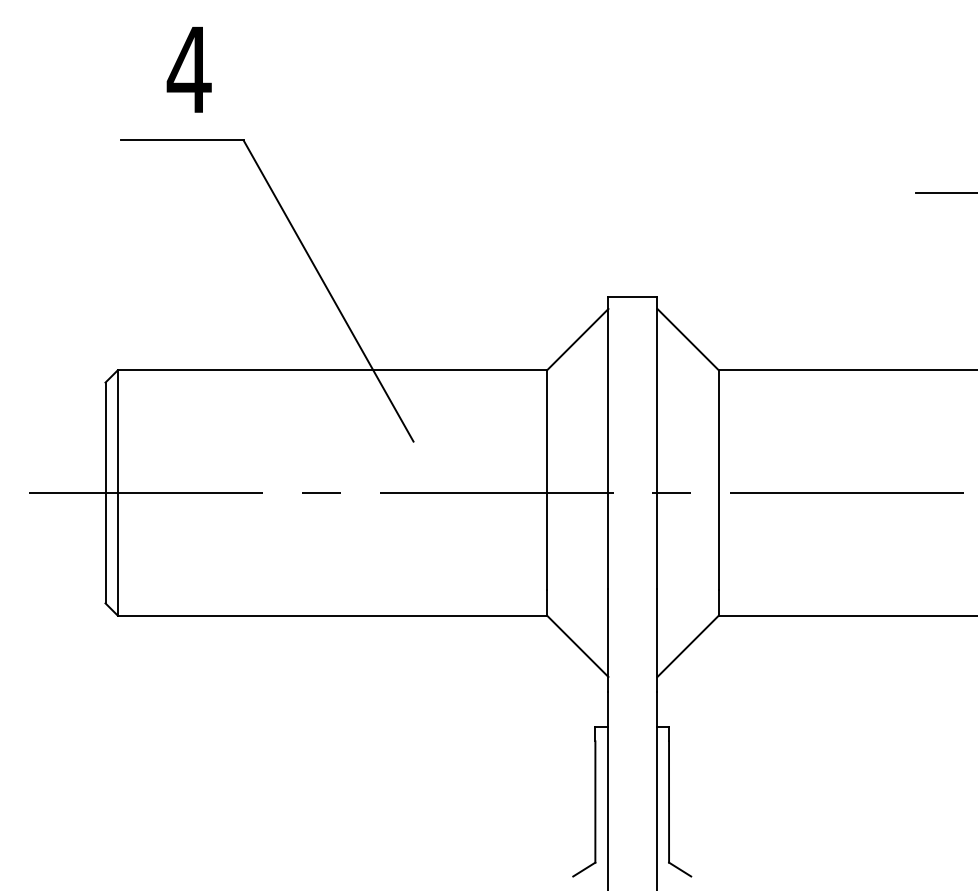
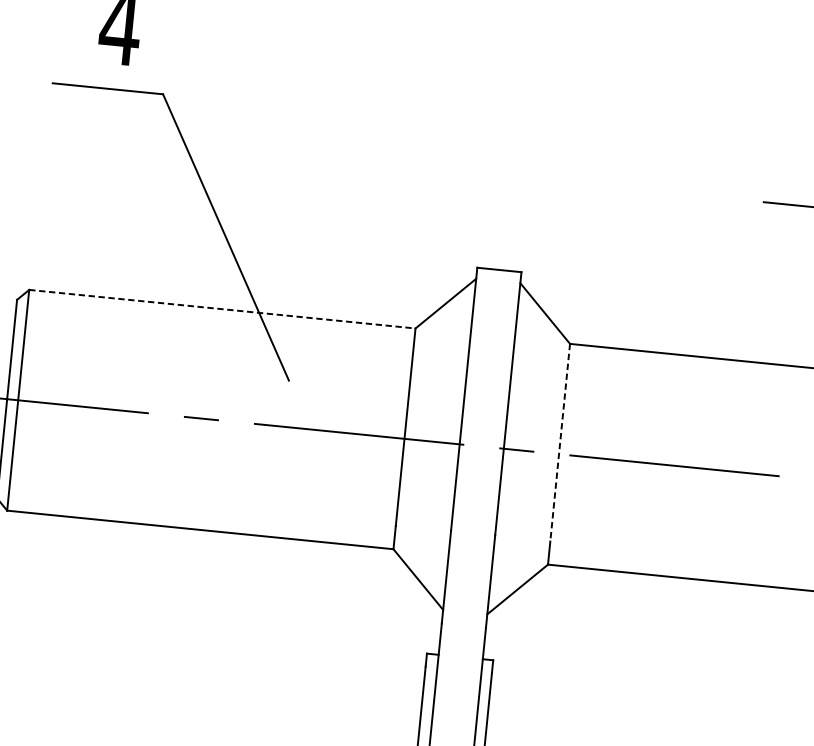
line: (332, 370) -> (222, 309), solid -> dashed
line: (718, 480) -> (559, 443), solid -> dashed

